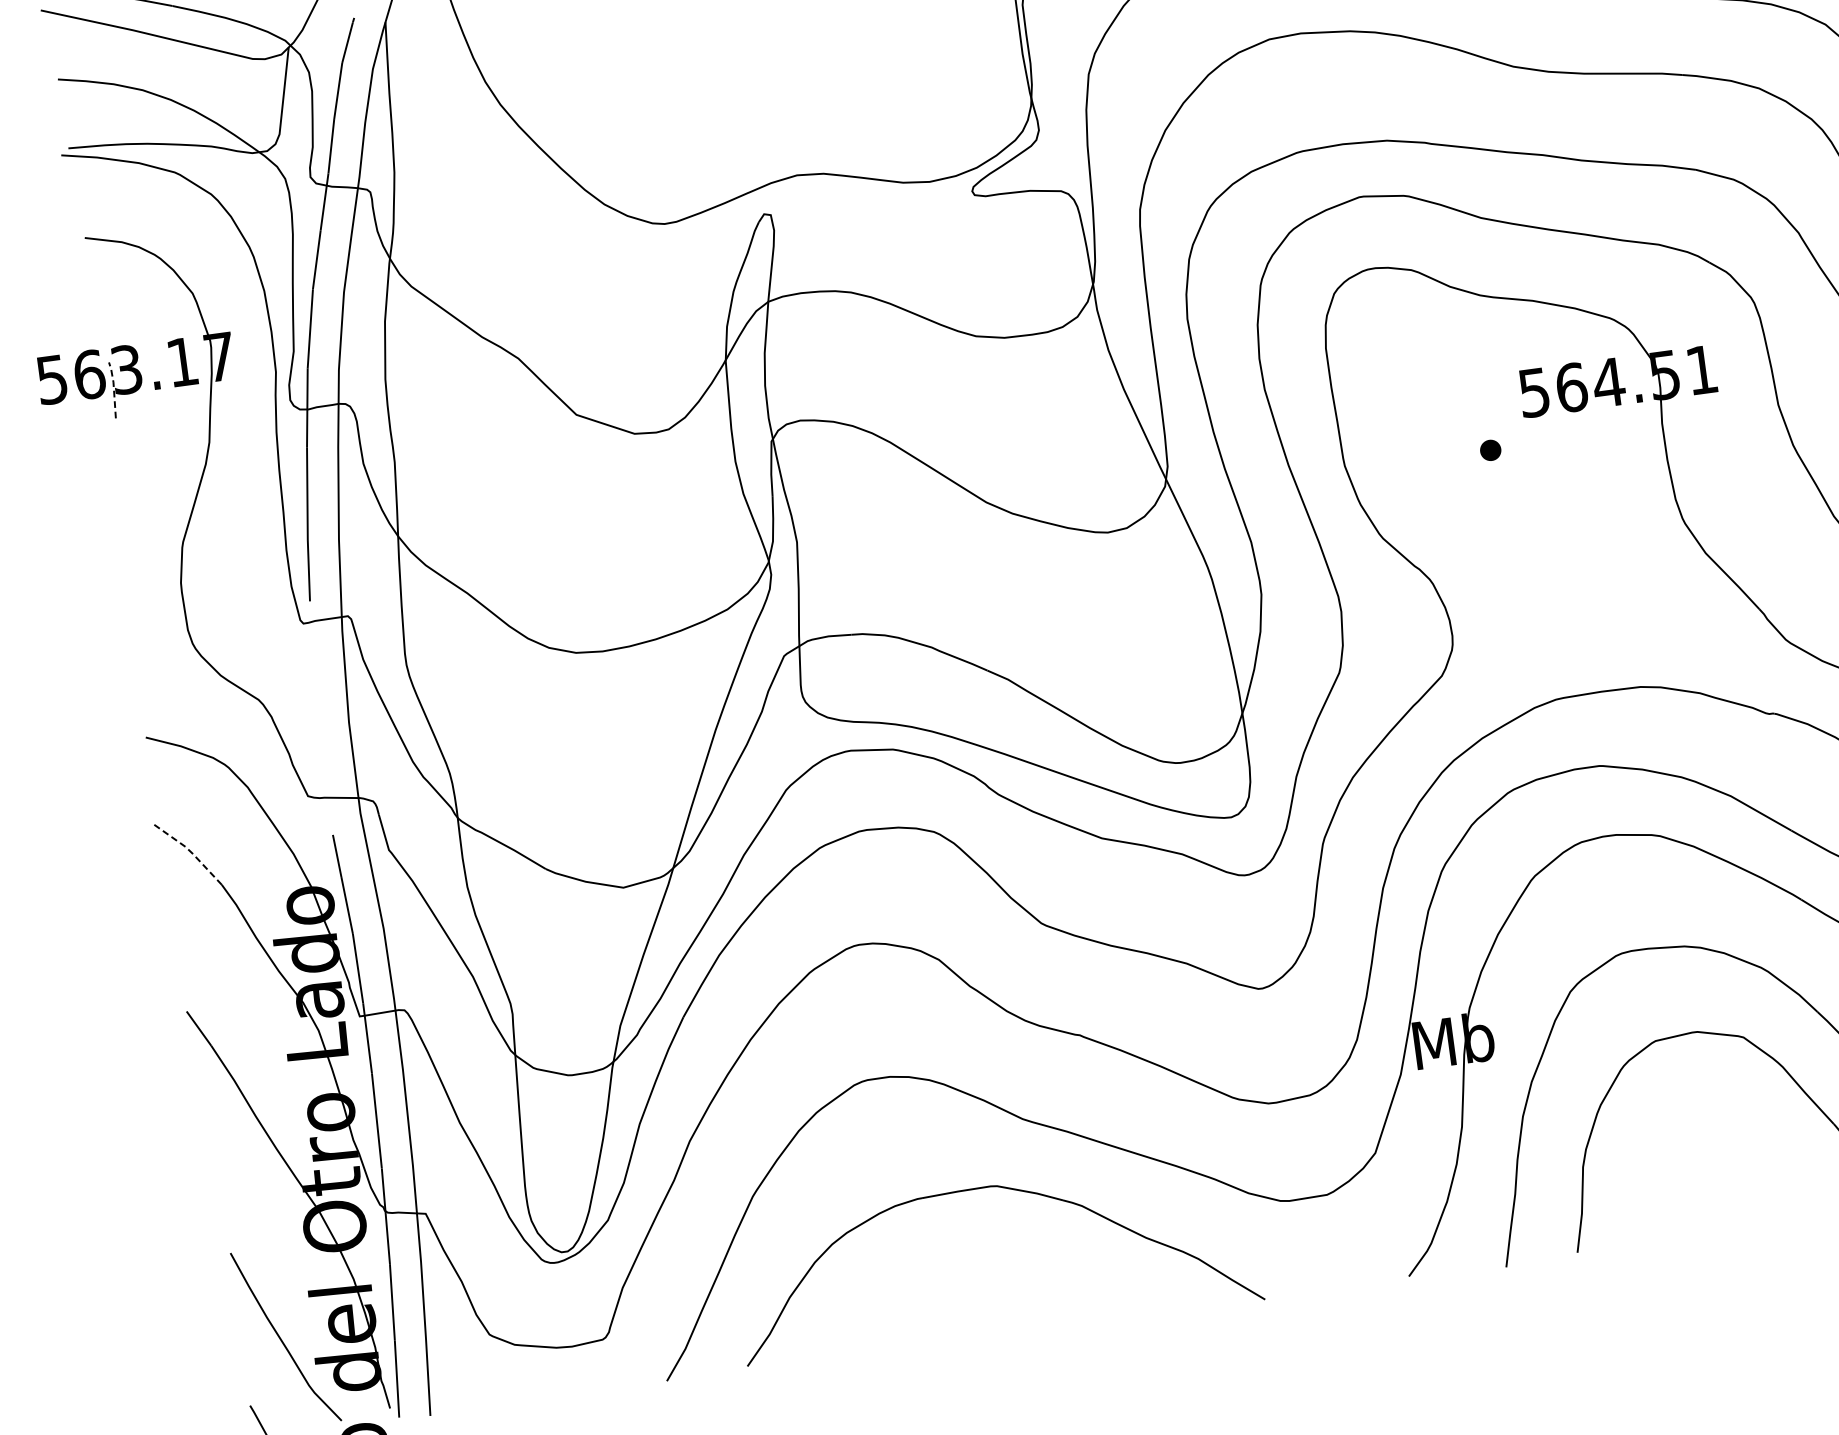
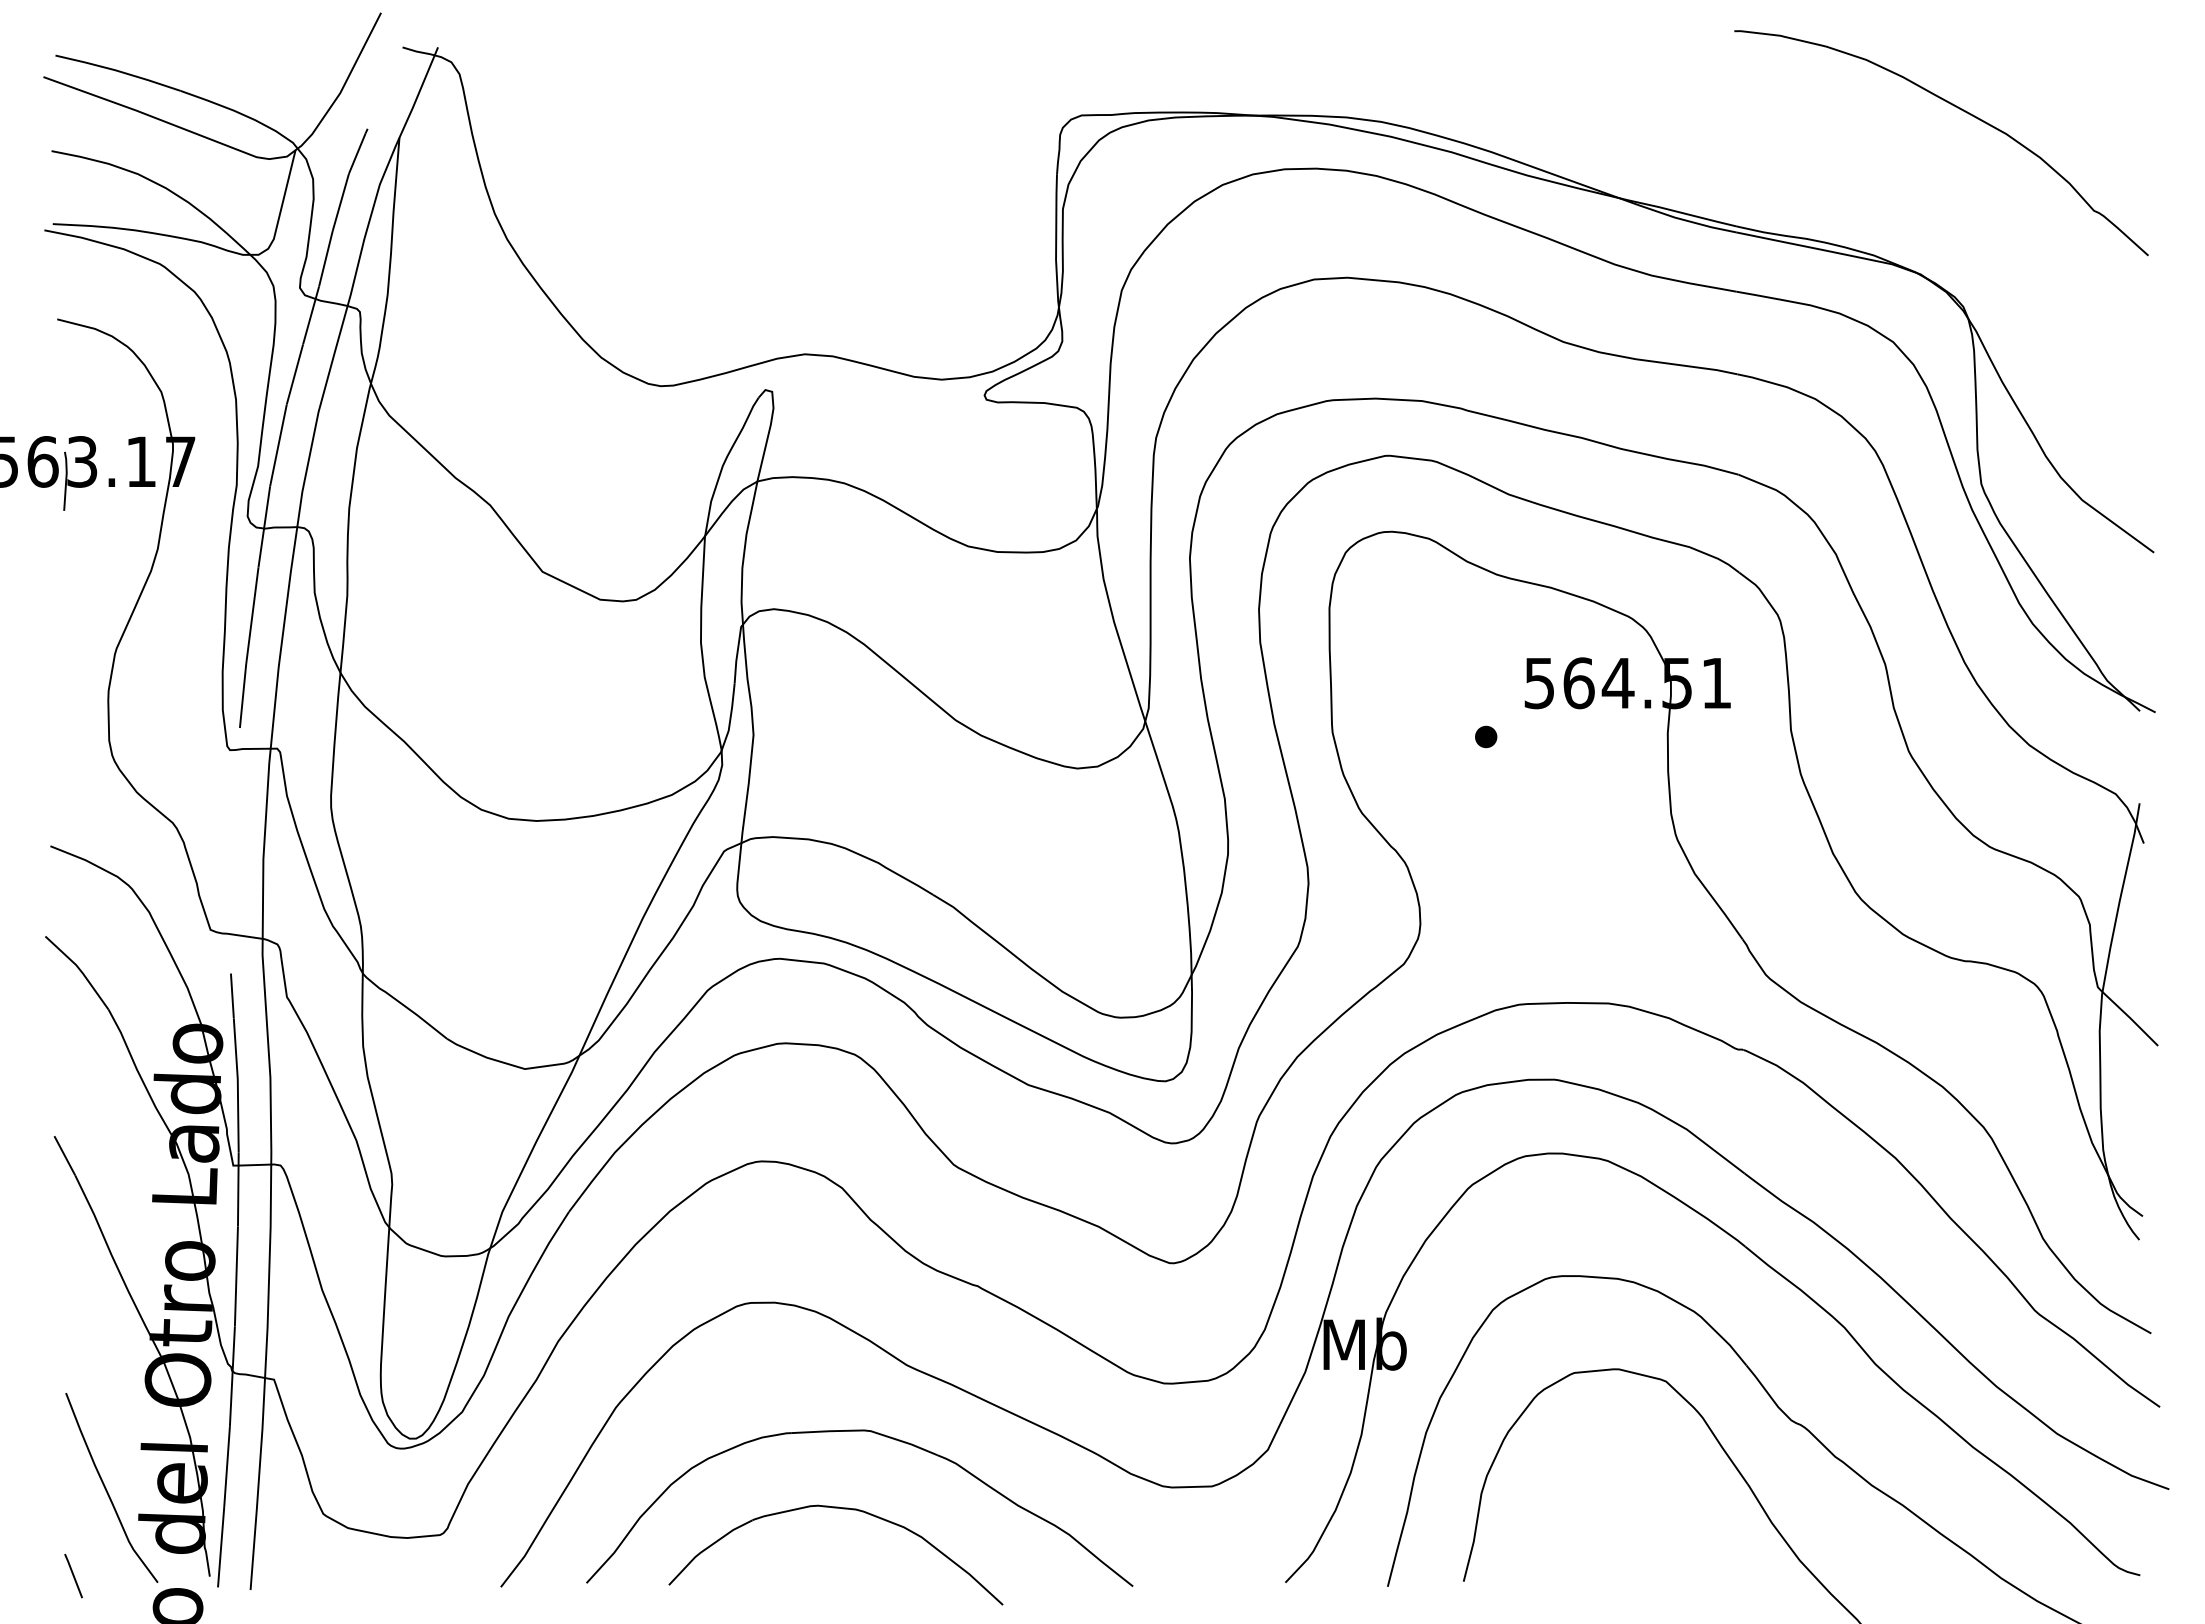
line: (114, 388) -> (66, 479), dashed -> solid
line: (190, 851) -> (80, 970), dashed -> solid
part: (980, 1263) -> (842, 1509), added

